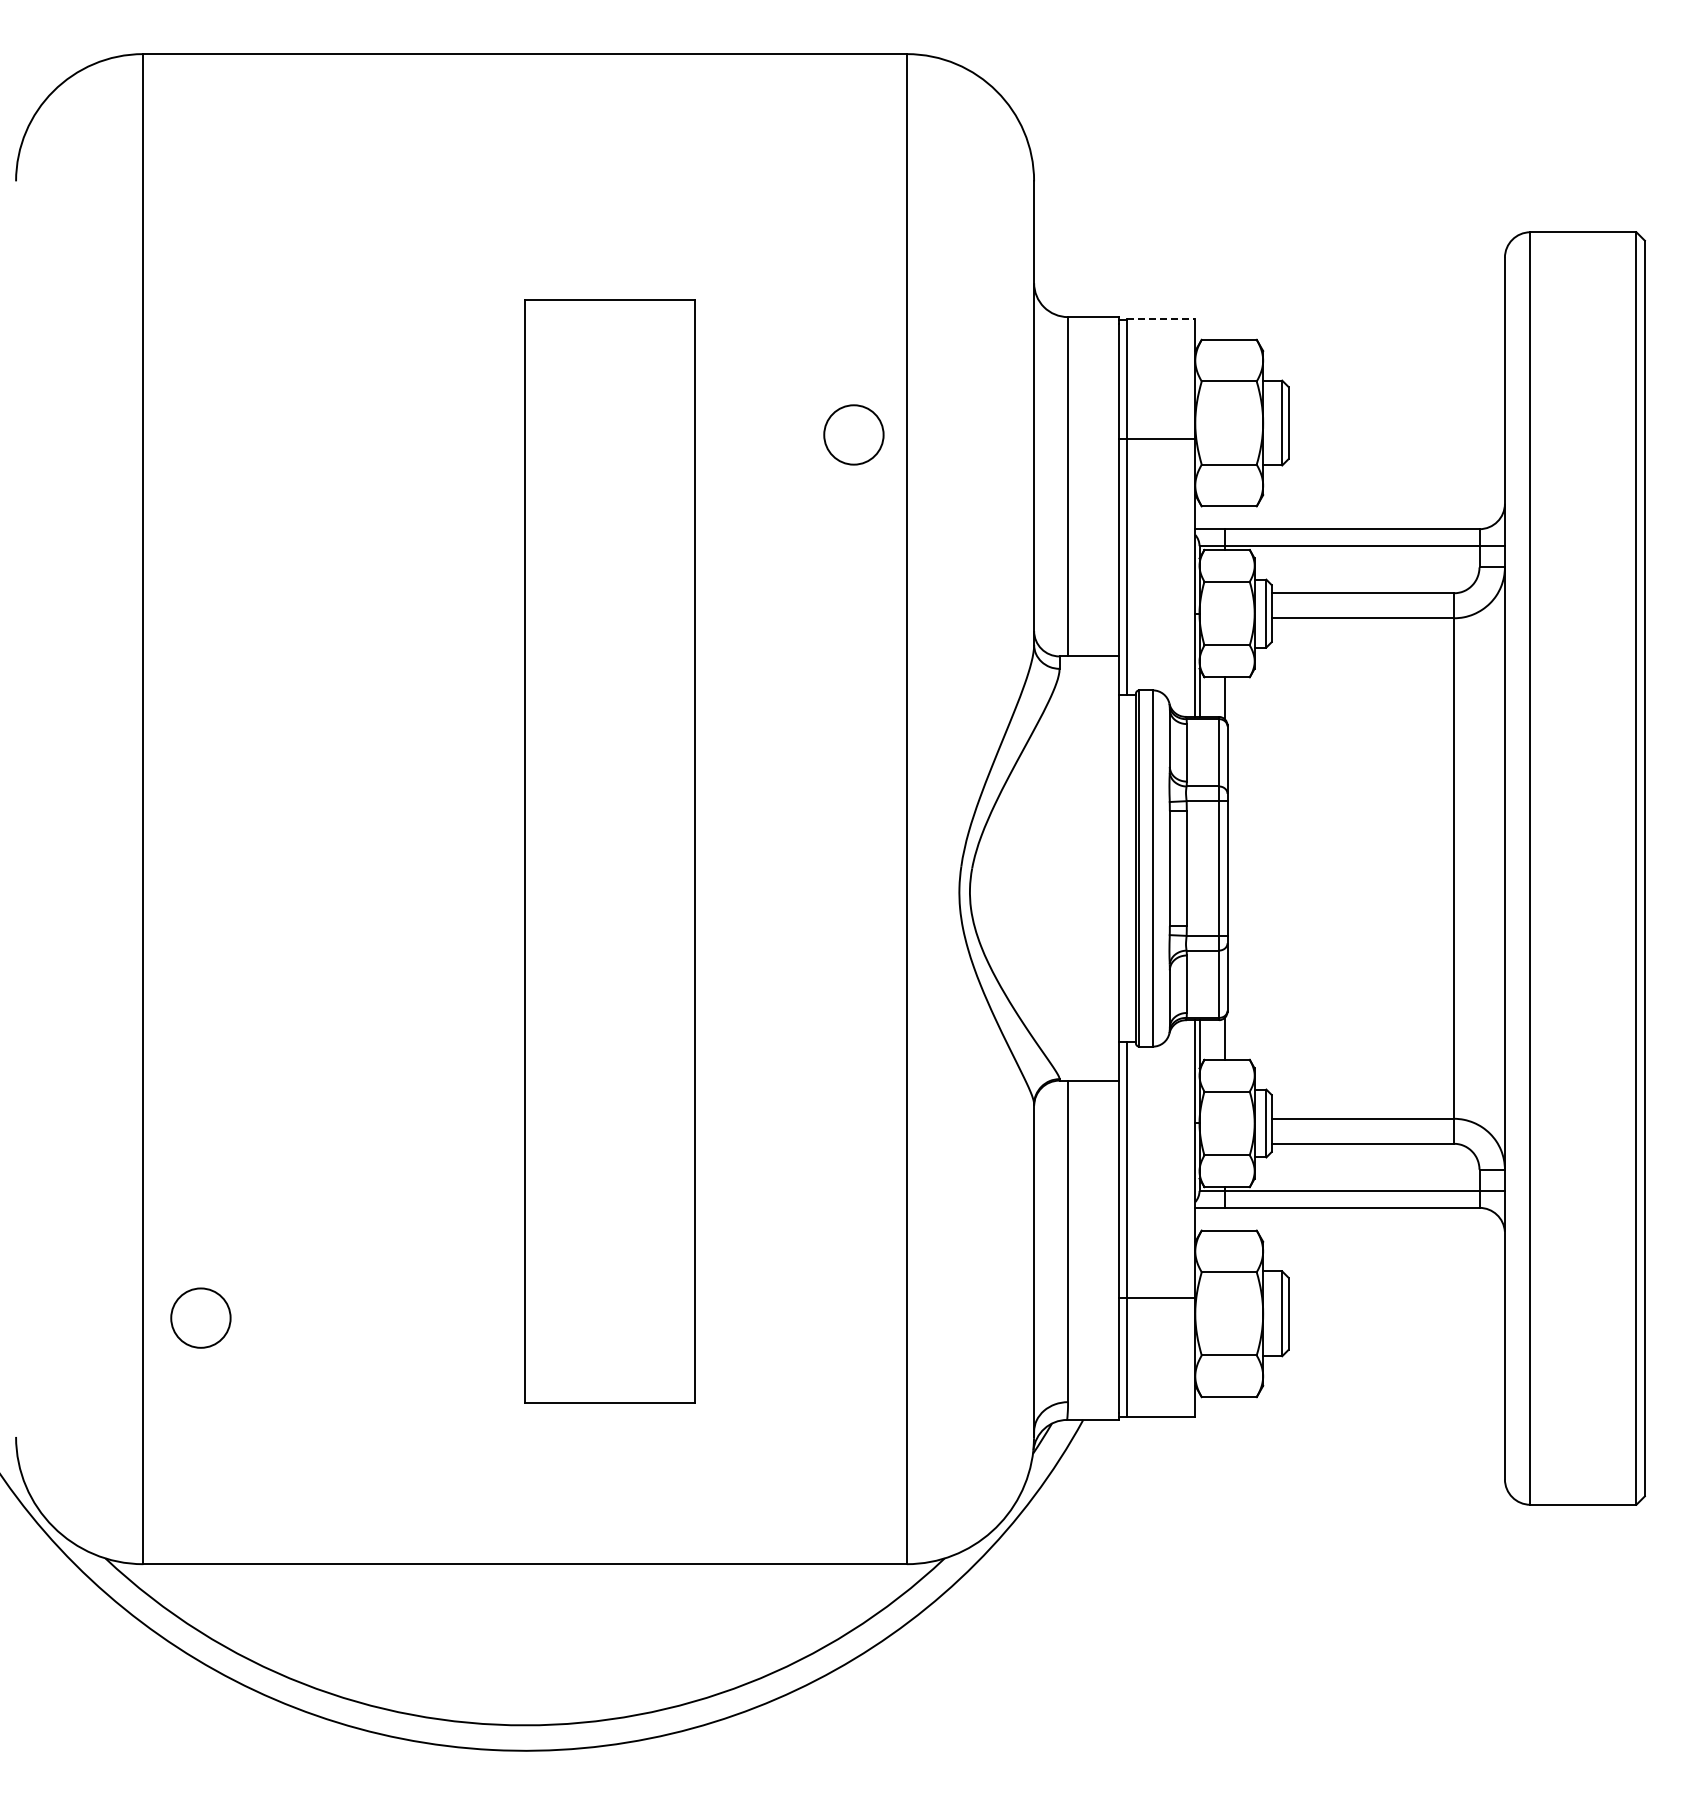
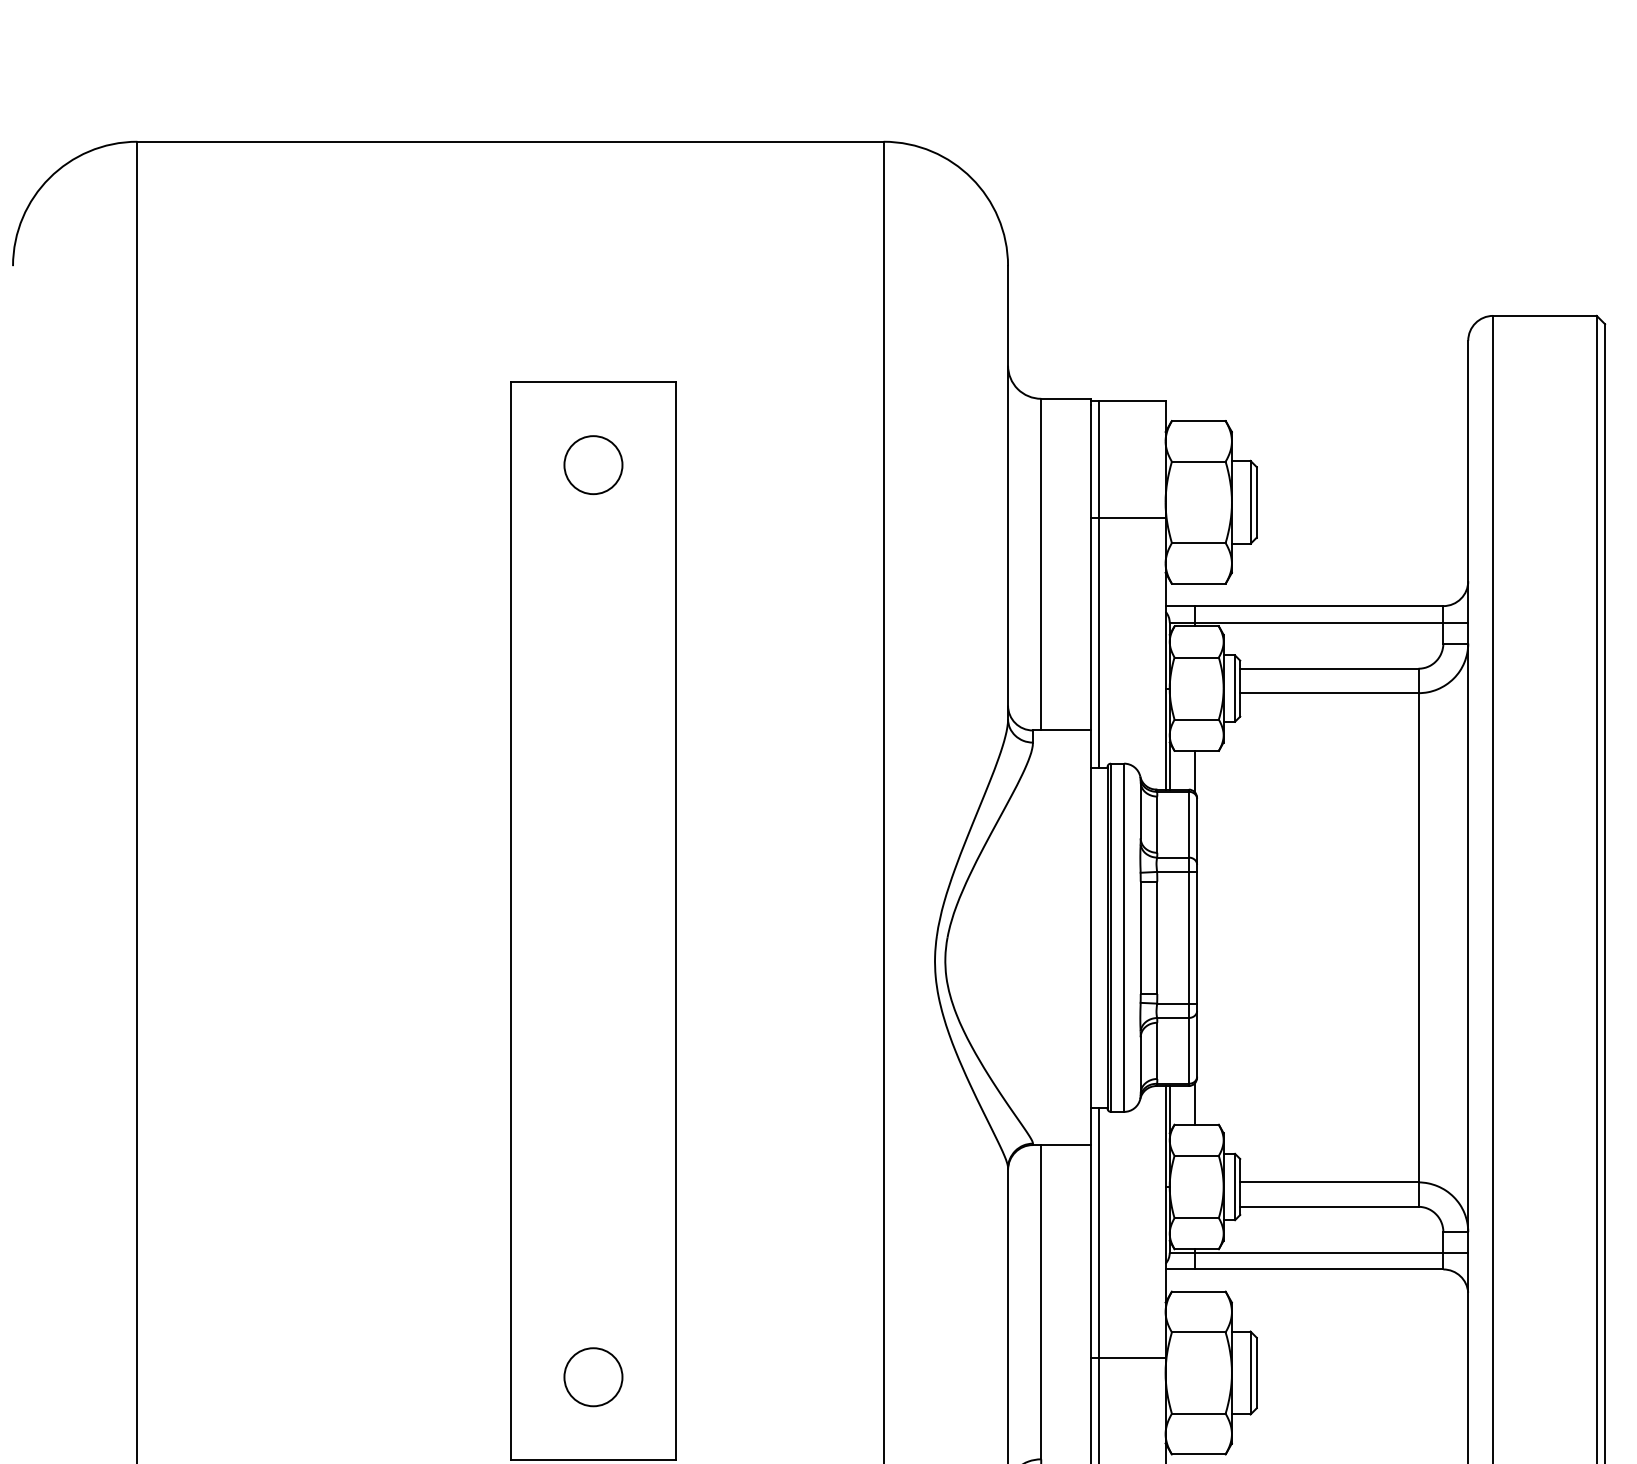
line: (1161, 319) -> (1132, 401), dashed -> solid
circle: (853, 434) -> (593, 464), moved
circle: (200, 1317) -> (593, 1376), moved

